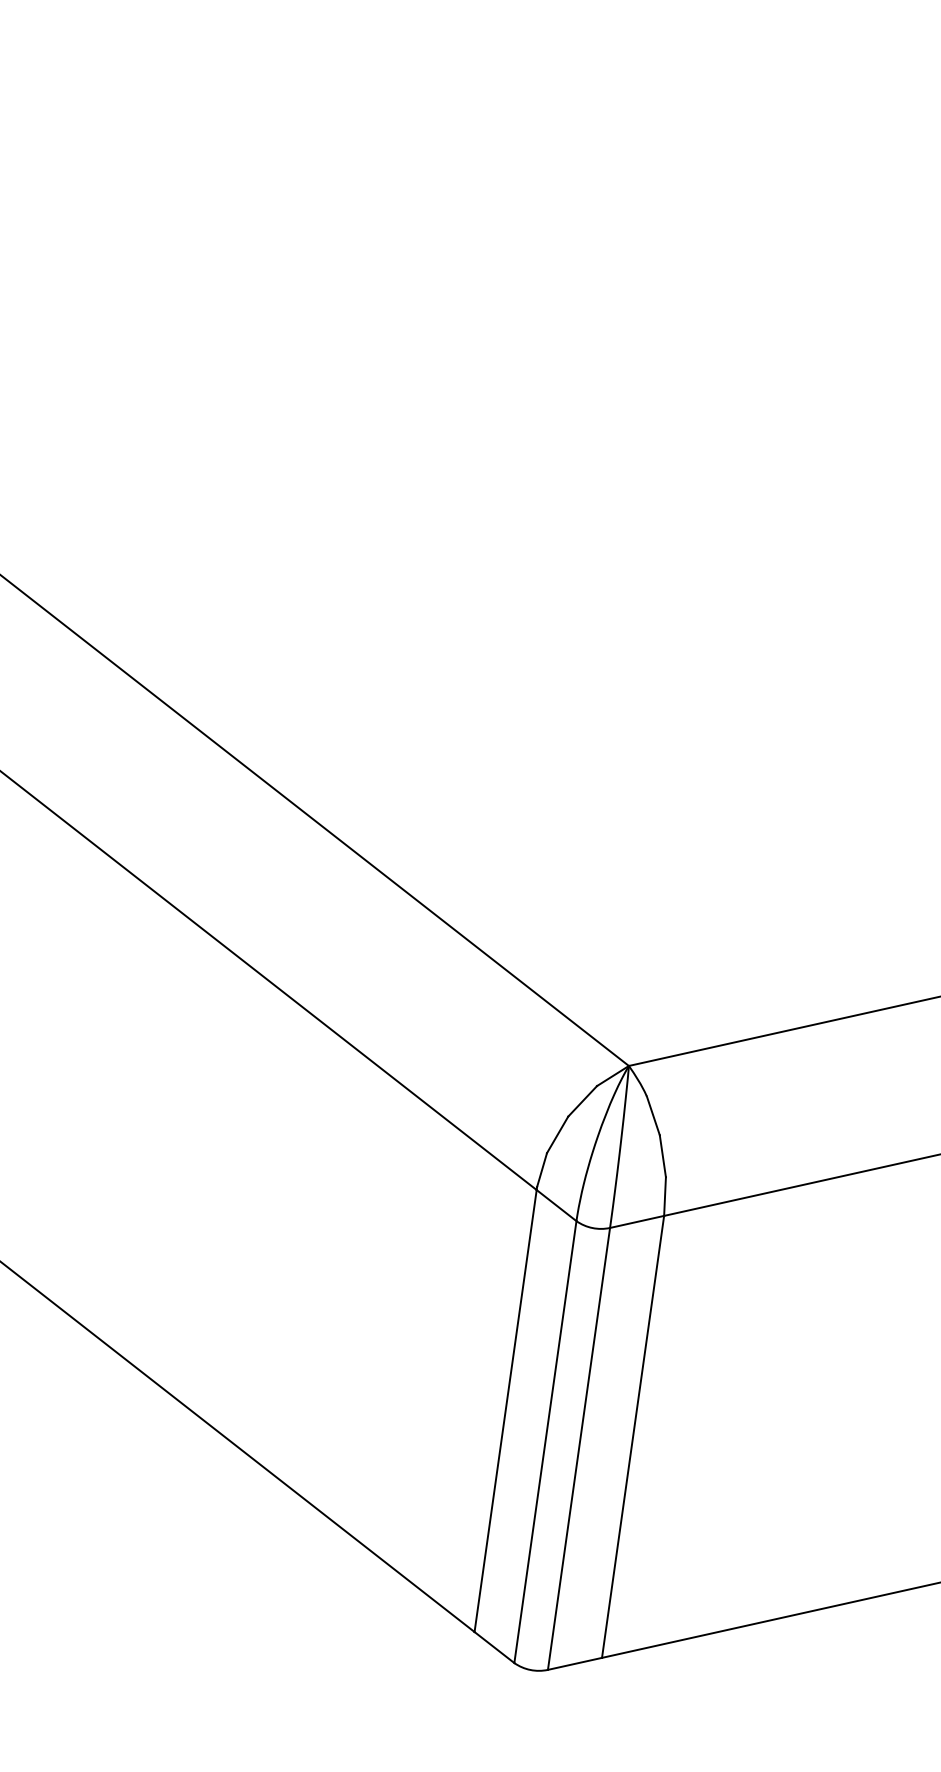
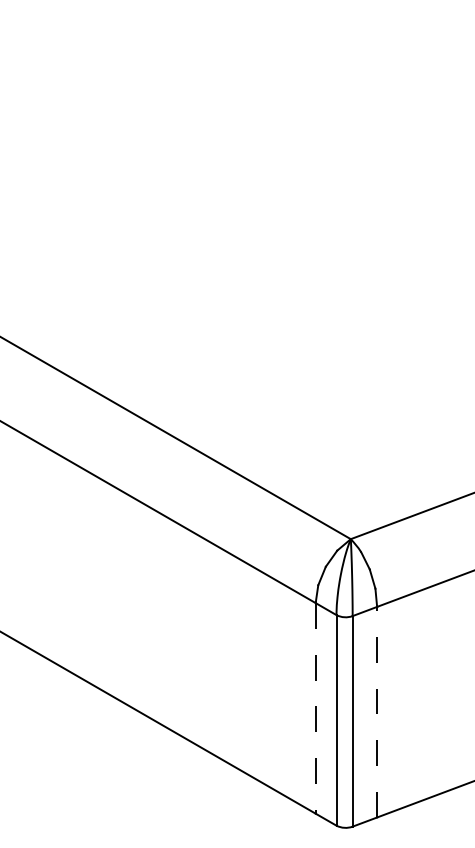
line: (504, 1413) -> (315, 709), solid -> dashed
line: (634, 1435) -> (377, 711), solid -> dashed

